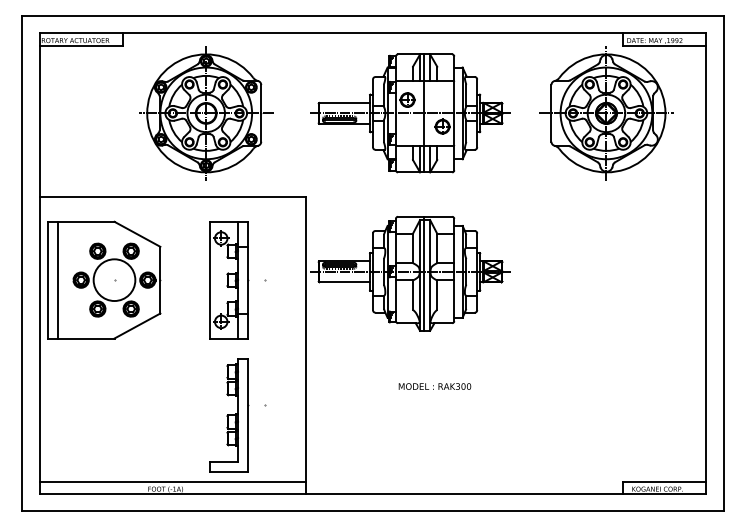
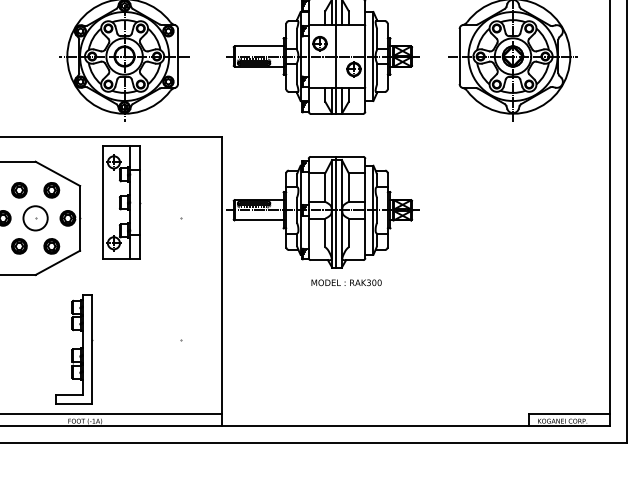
circle: (114, 280) -> (35, 218), size x0.6
part: (229, 280) -> (121, 203), moved
text: (434, 386) -> (346, 282), moved
part: (229, 415) -> (74, 349), moved

